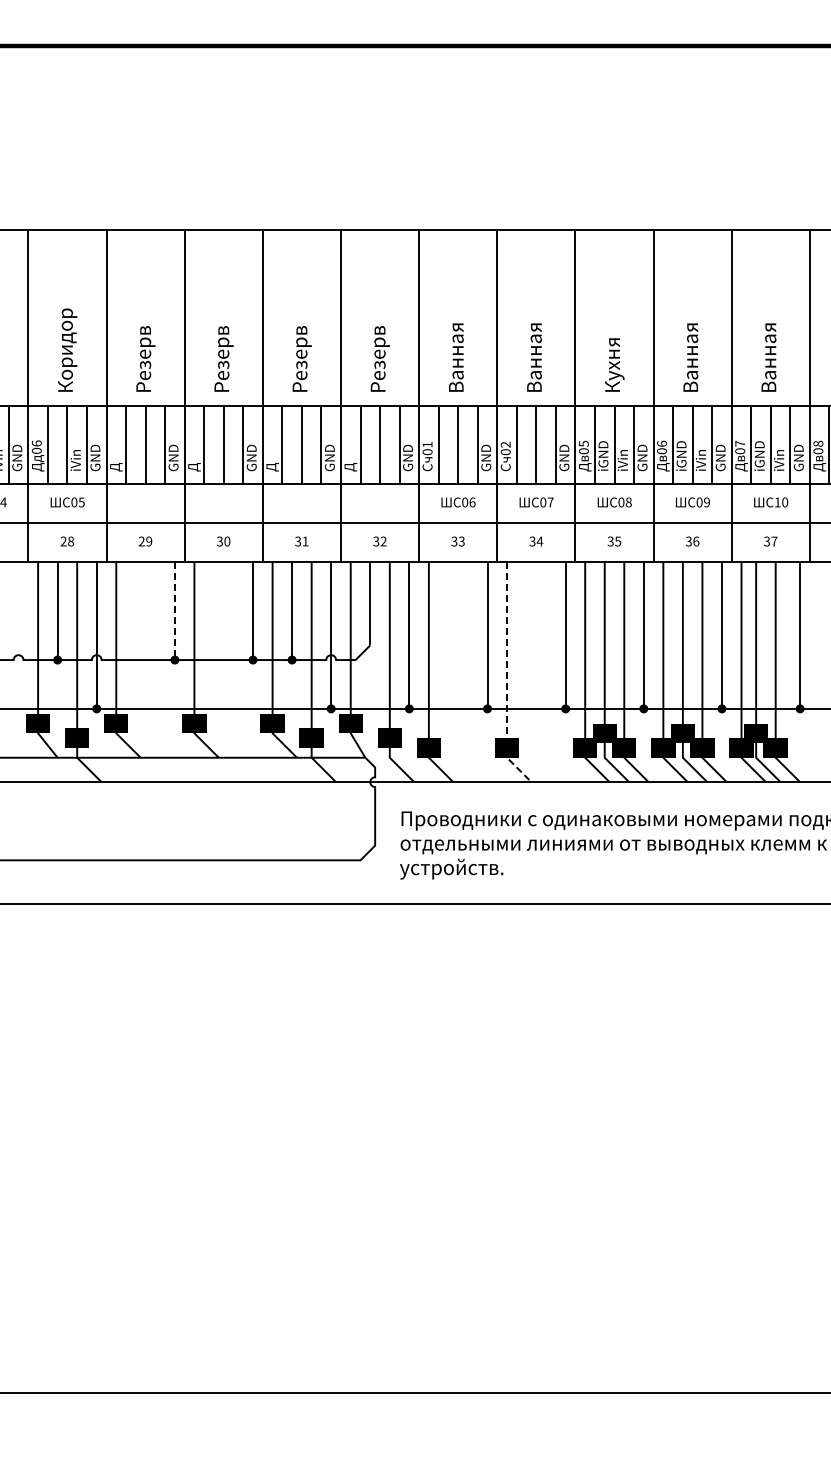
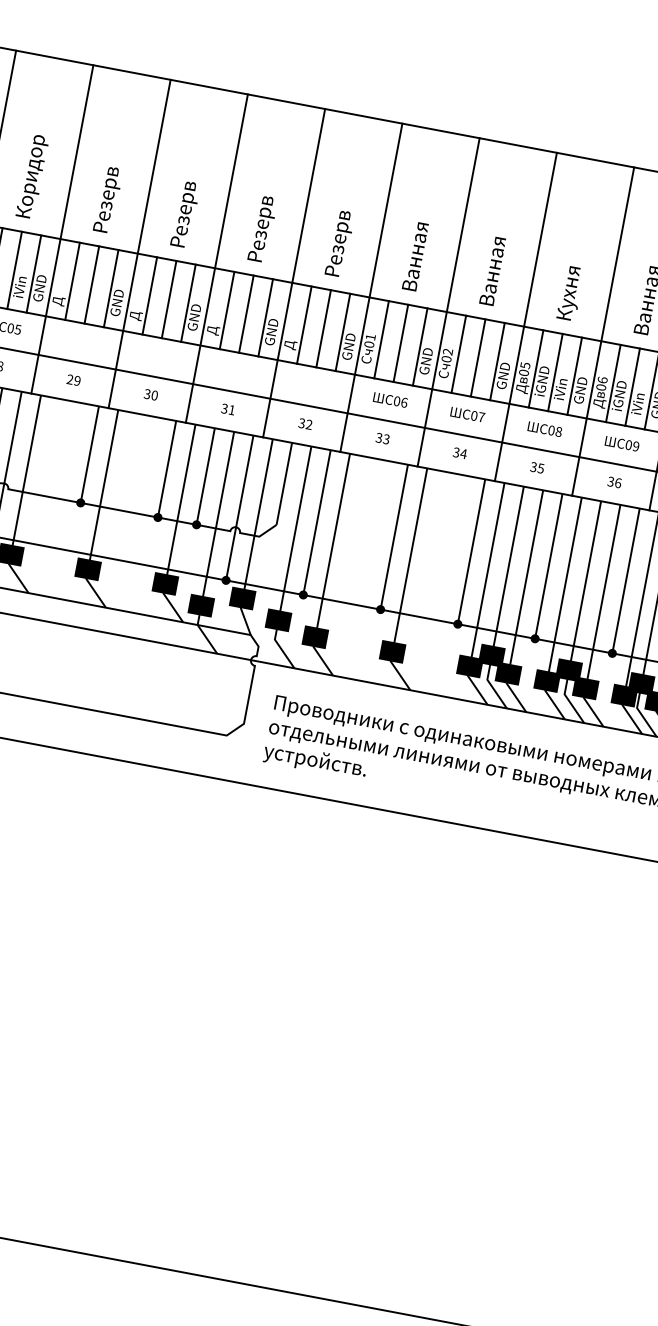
line: (174, 611) -> (89, 454), dashed -> solid
line: (507, 678) -> (406, 583), dashed -> solid

